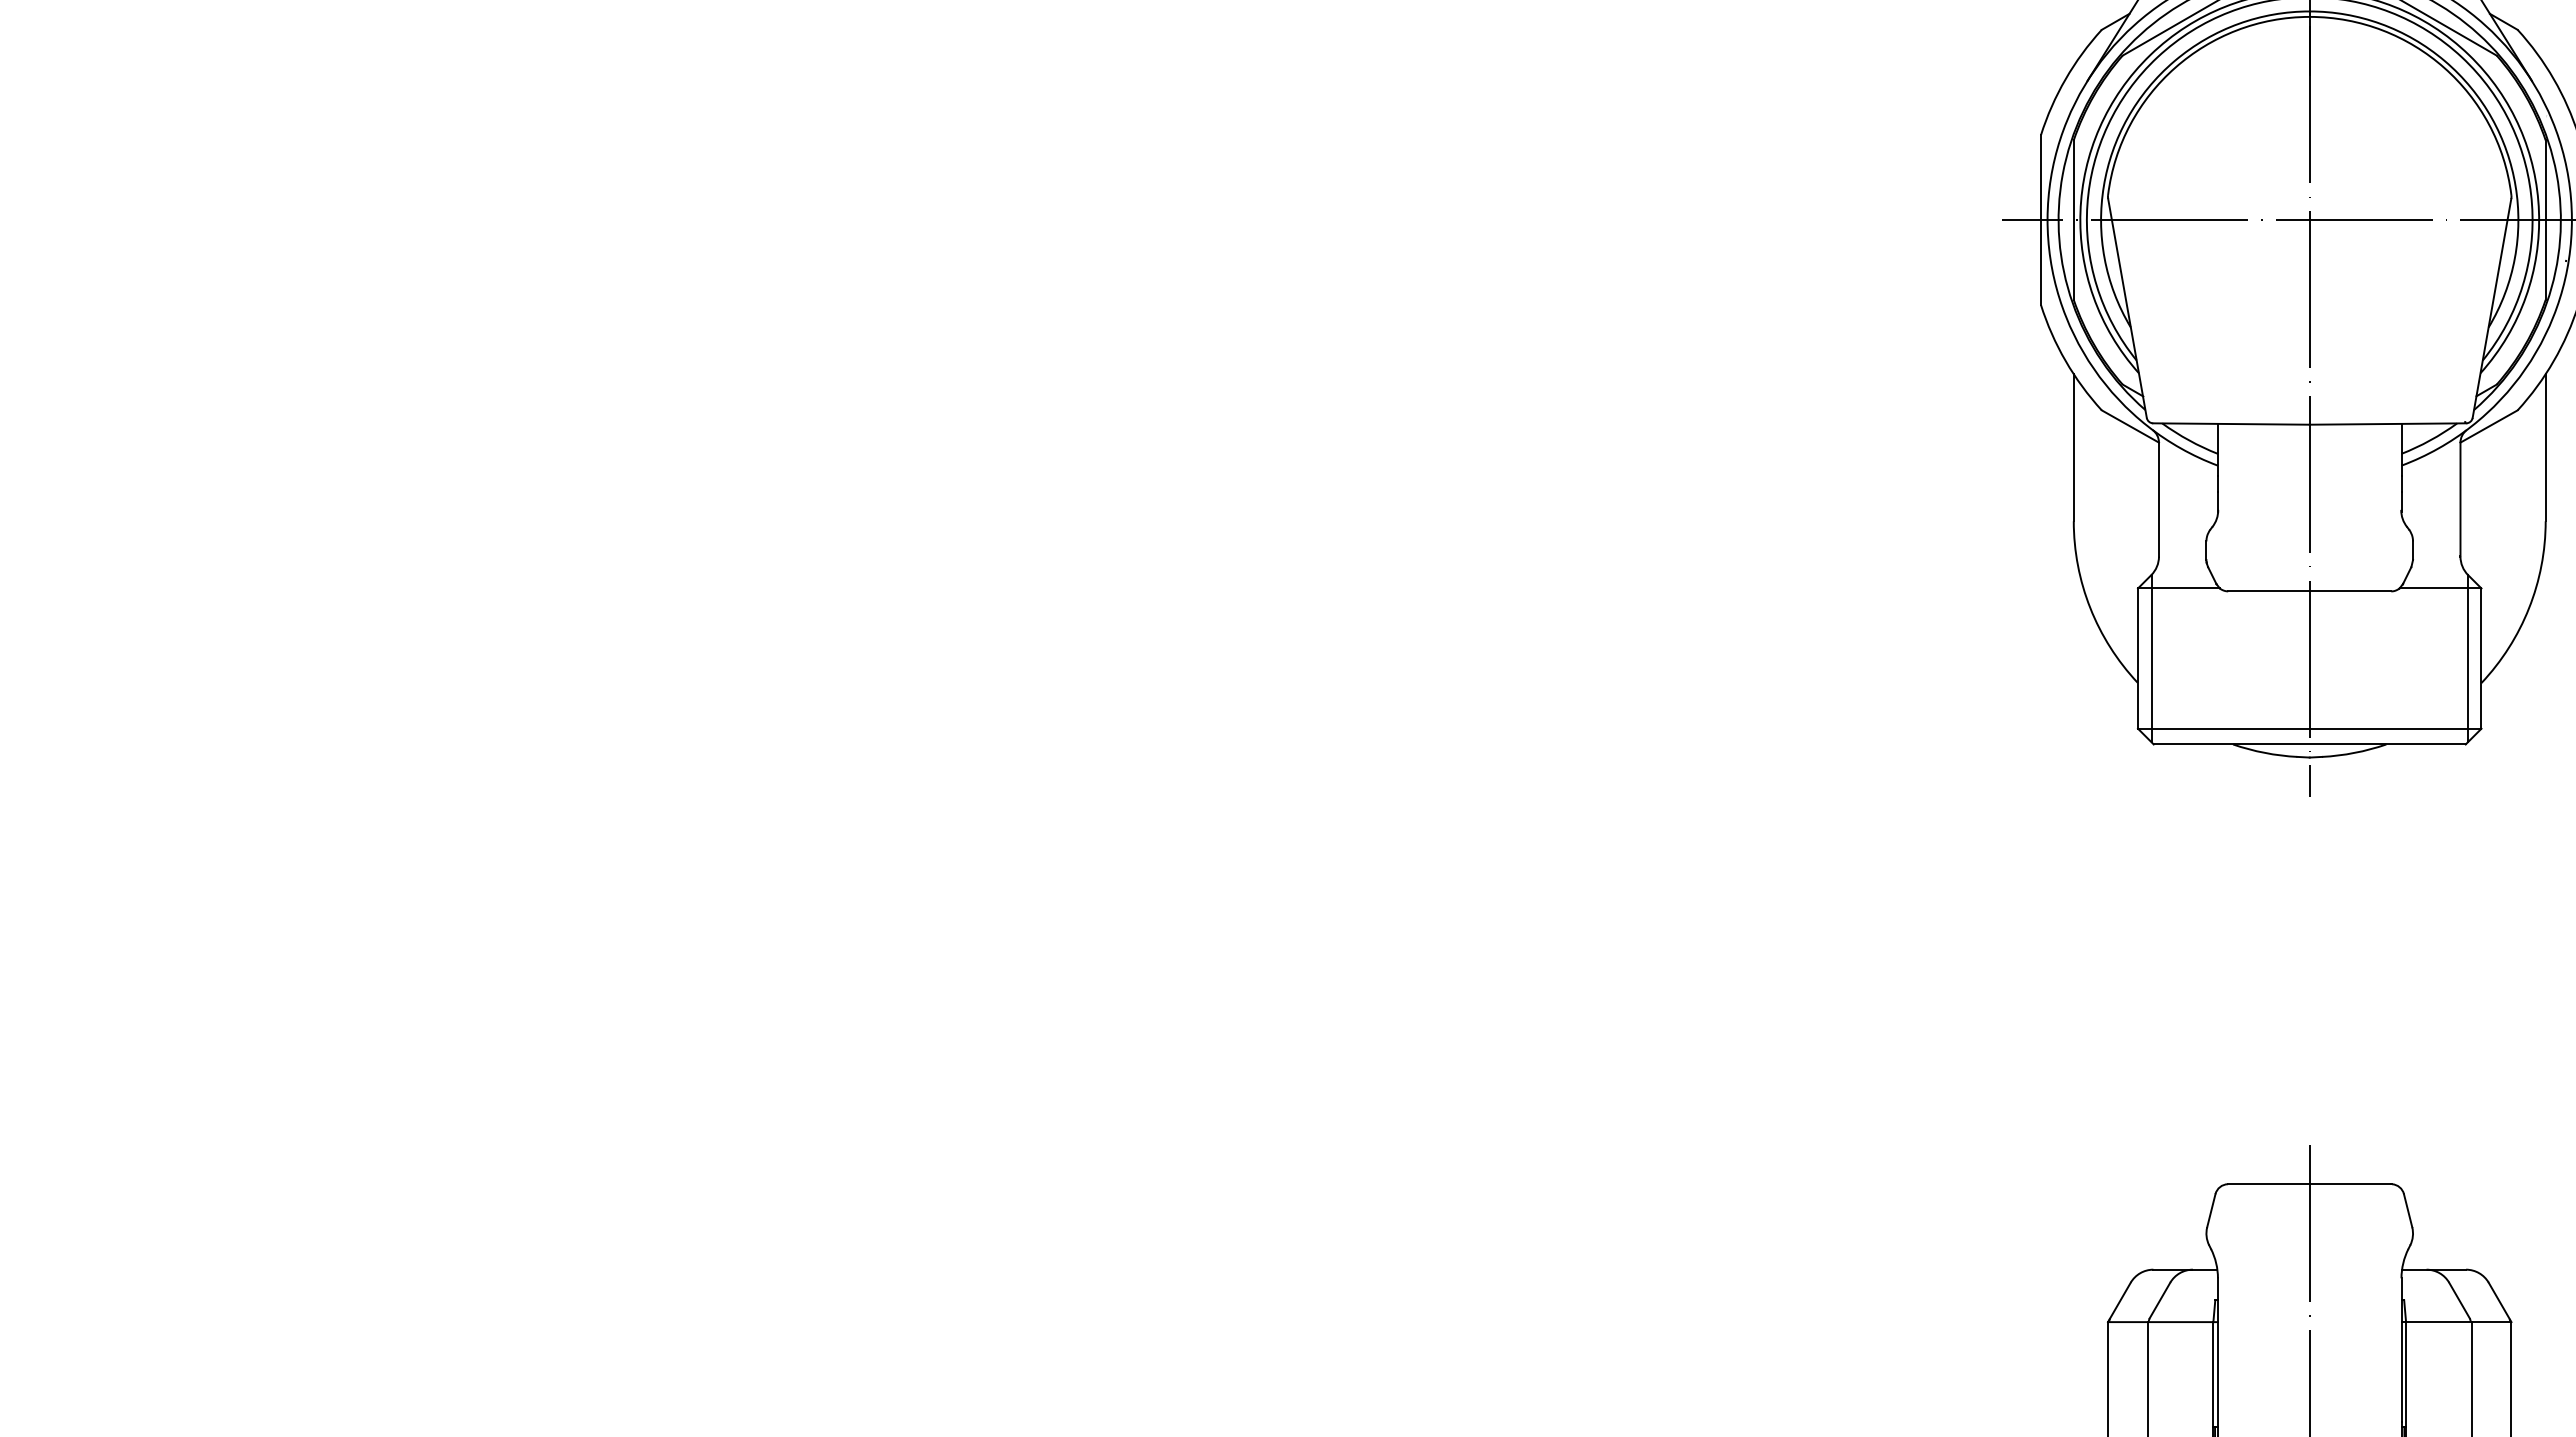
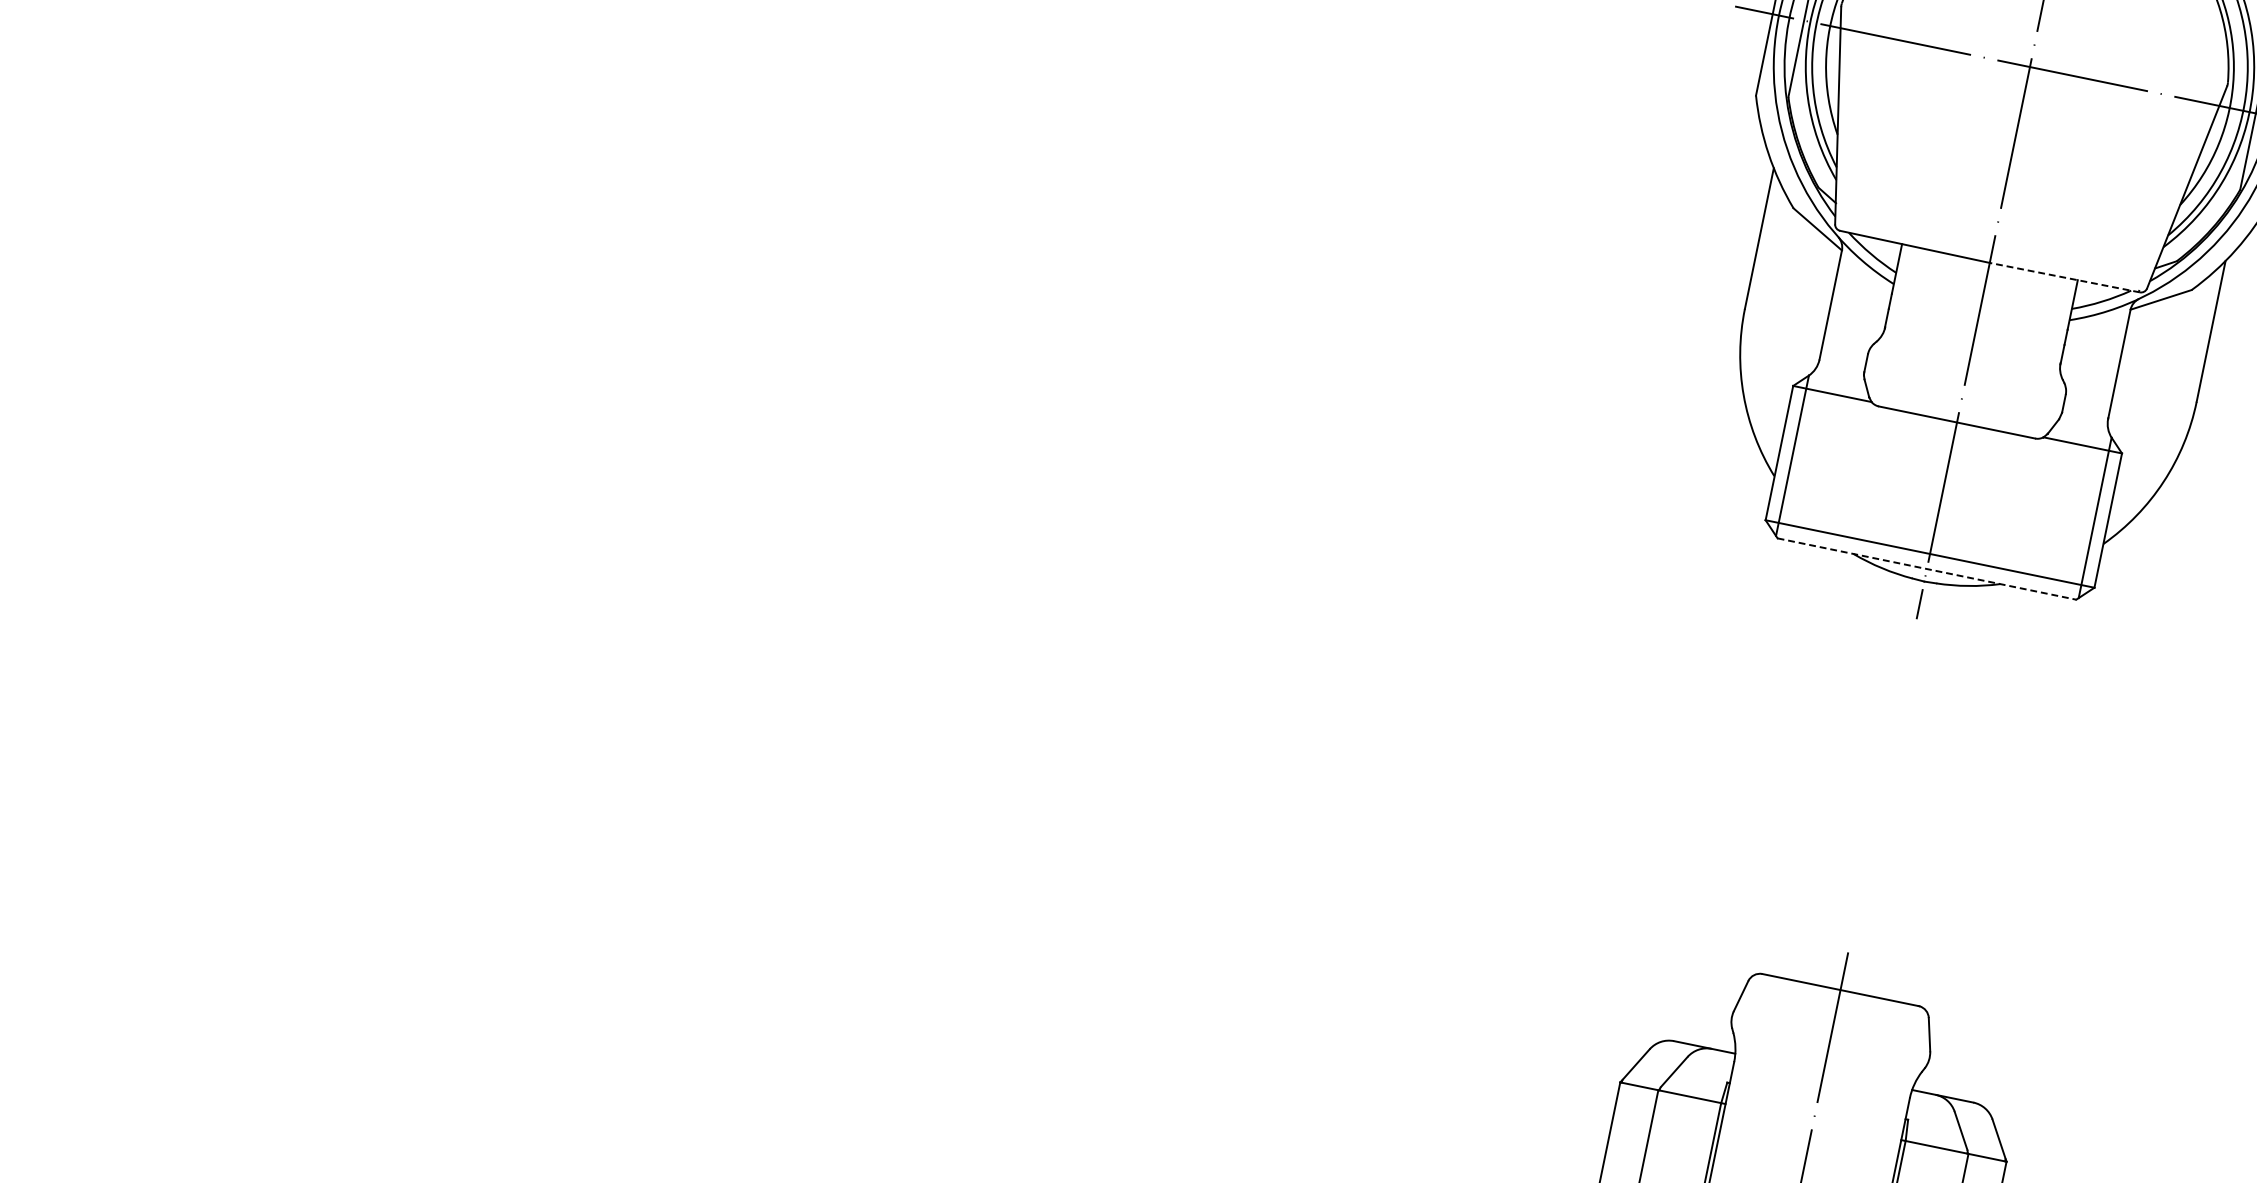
line: (2387, 424) -> (2064, 278), solid -> dashed
line: (2309, 744) -> (1926, 569), solid -> dashed

